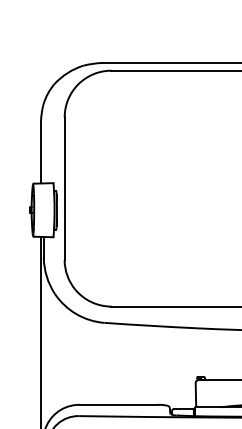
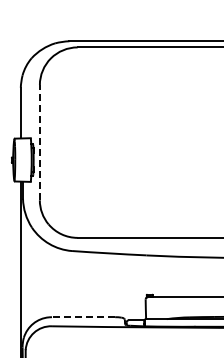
line: (64, 188) -> (39, 142), solid -> dashed
line: (118, 405) -> (83, 317), solid -> dashed

